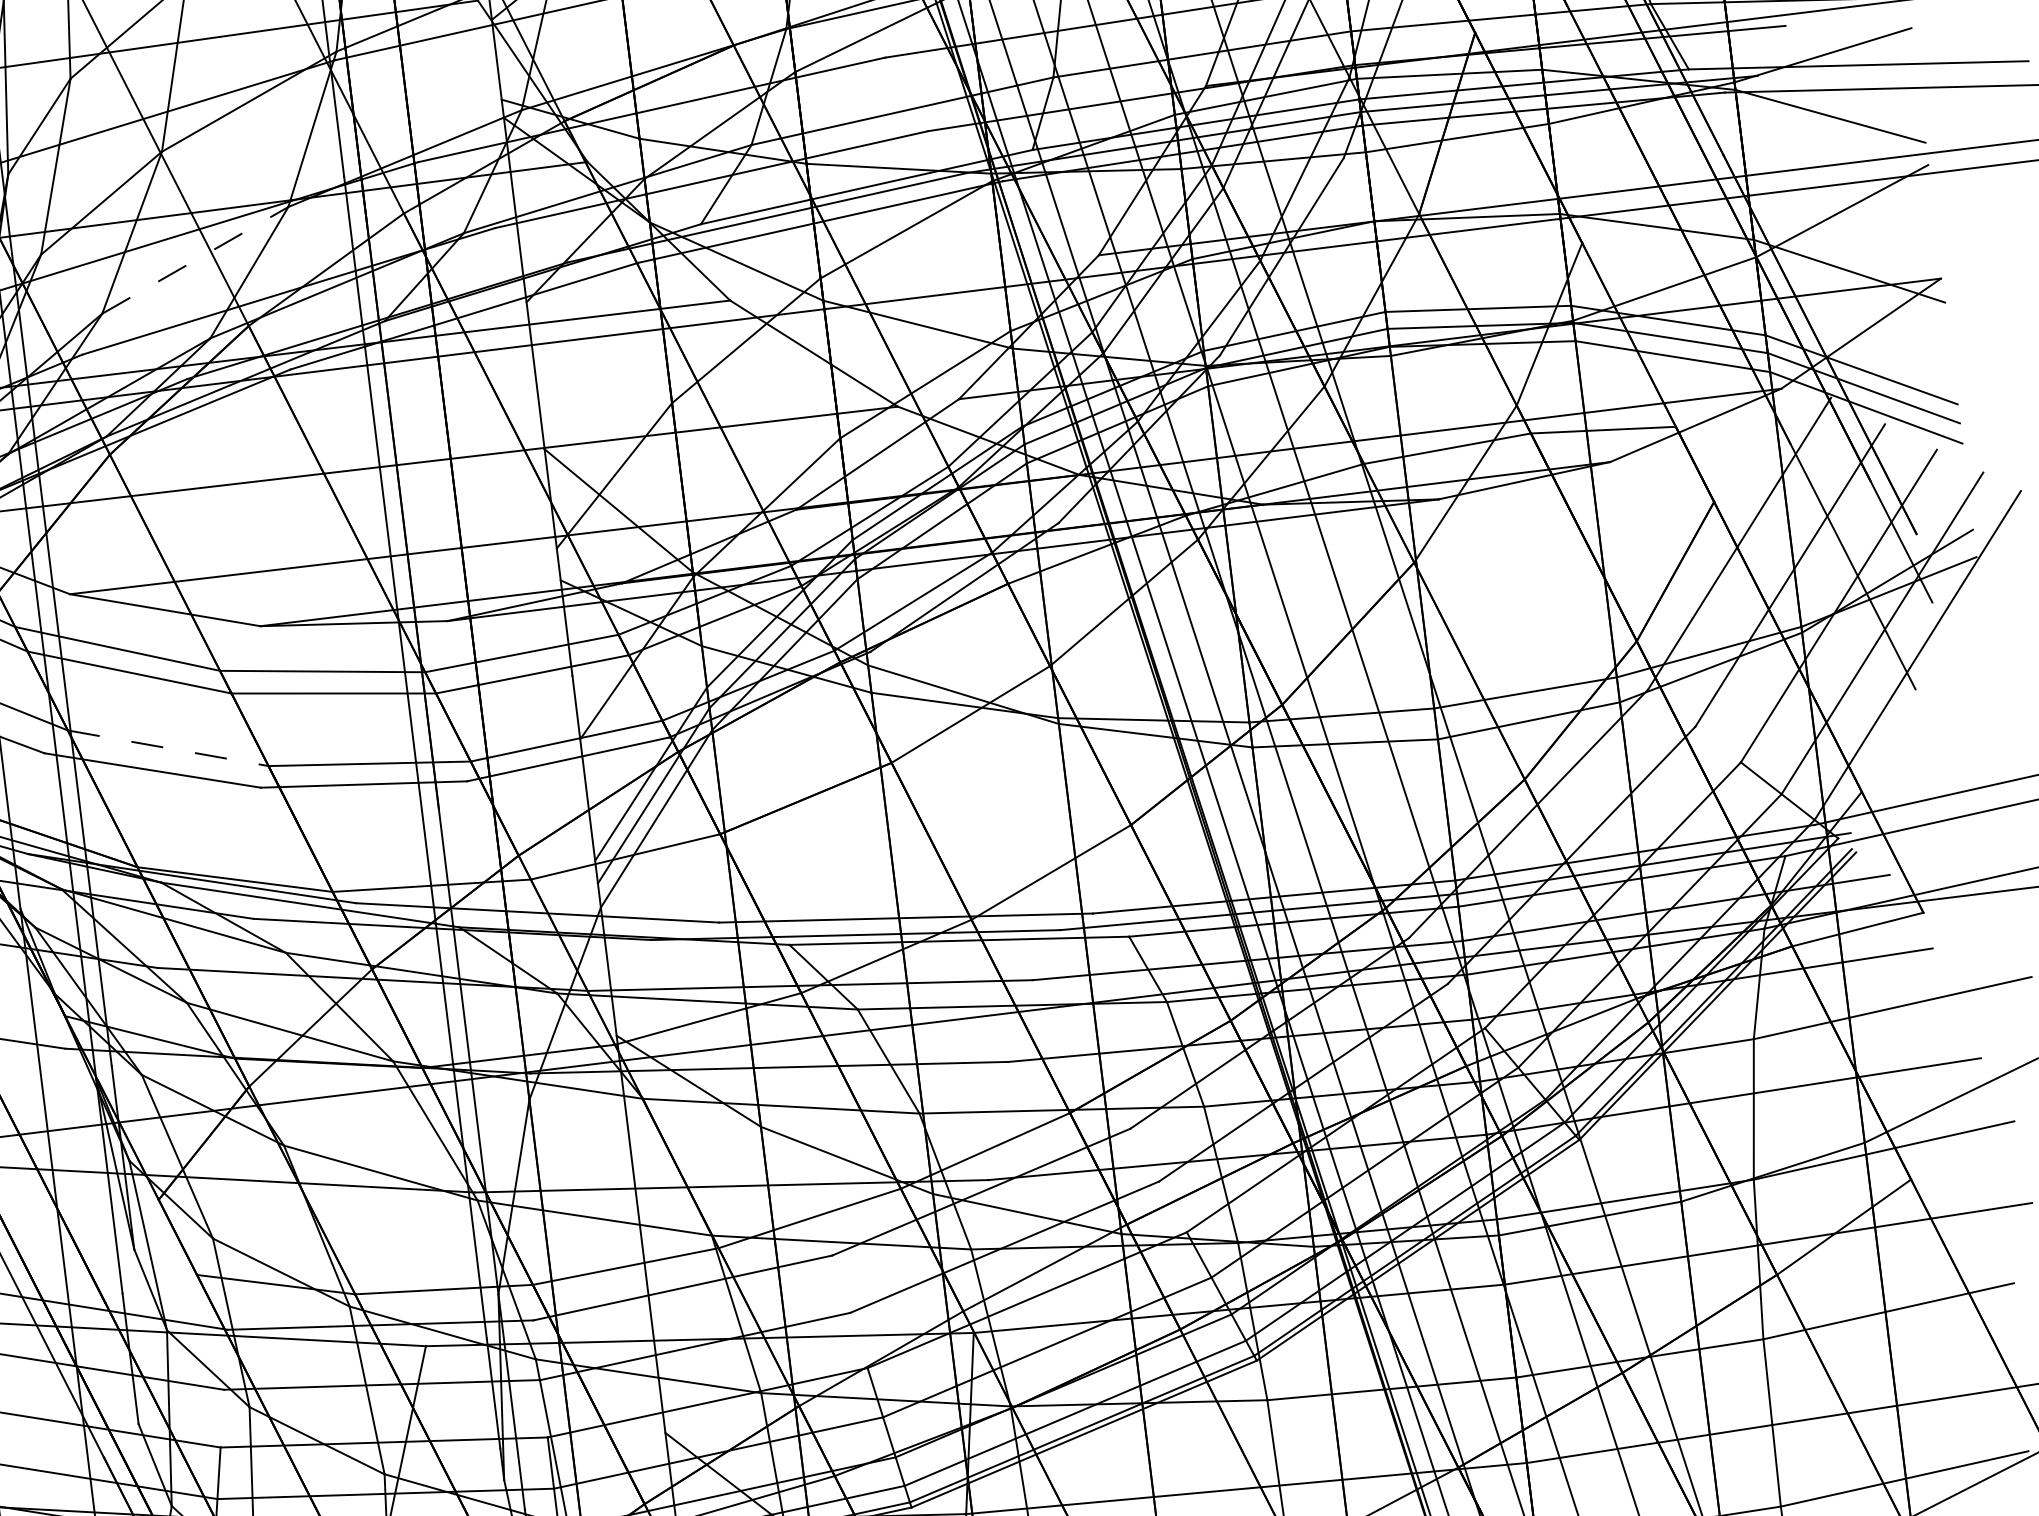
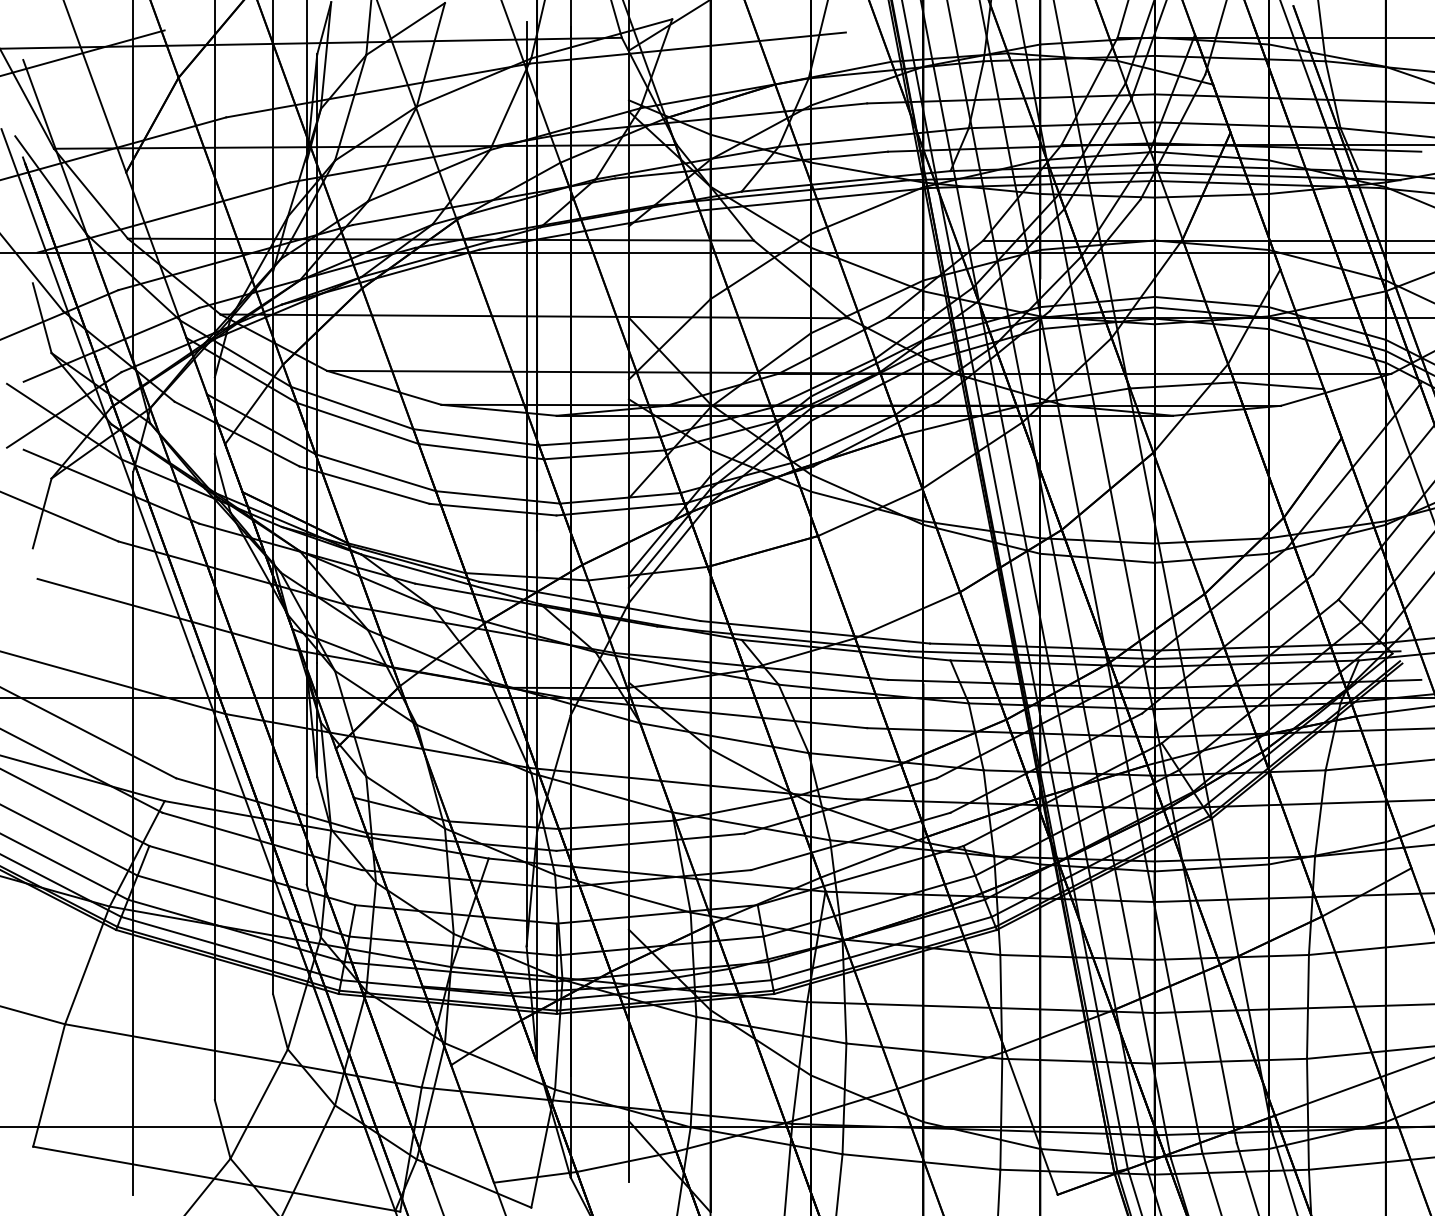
line: (195, 259) -> (429, 175), dashed -> solid
line: (167, 747) -> (375, 472), dashed -> solid

